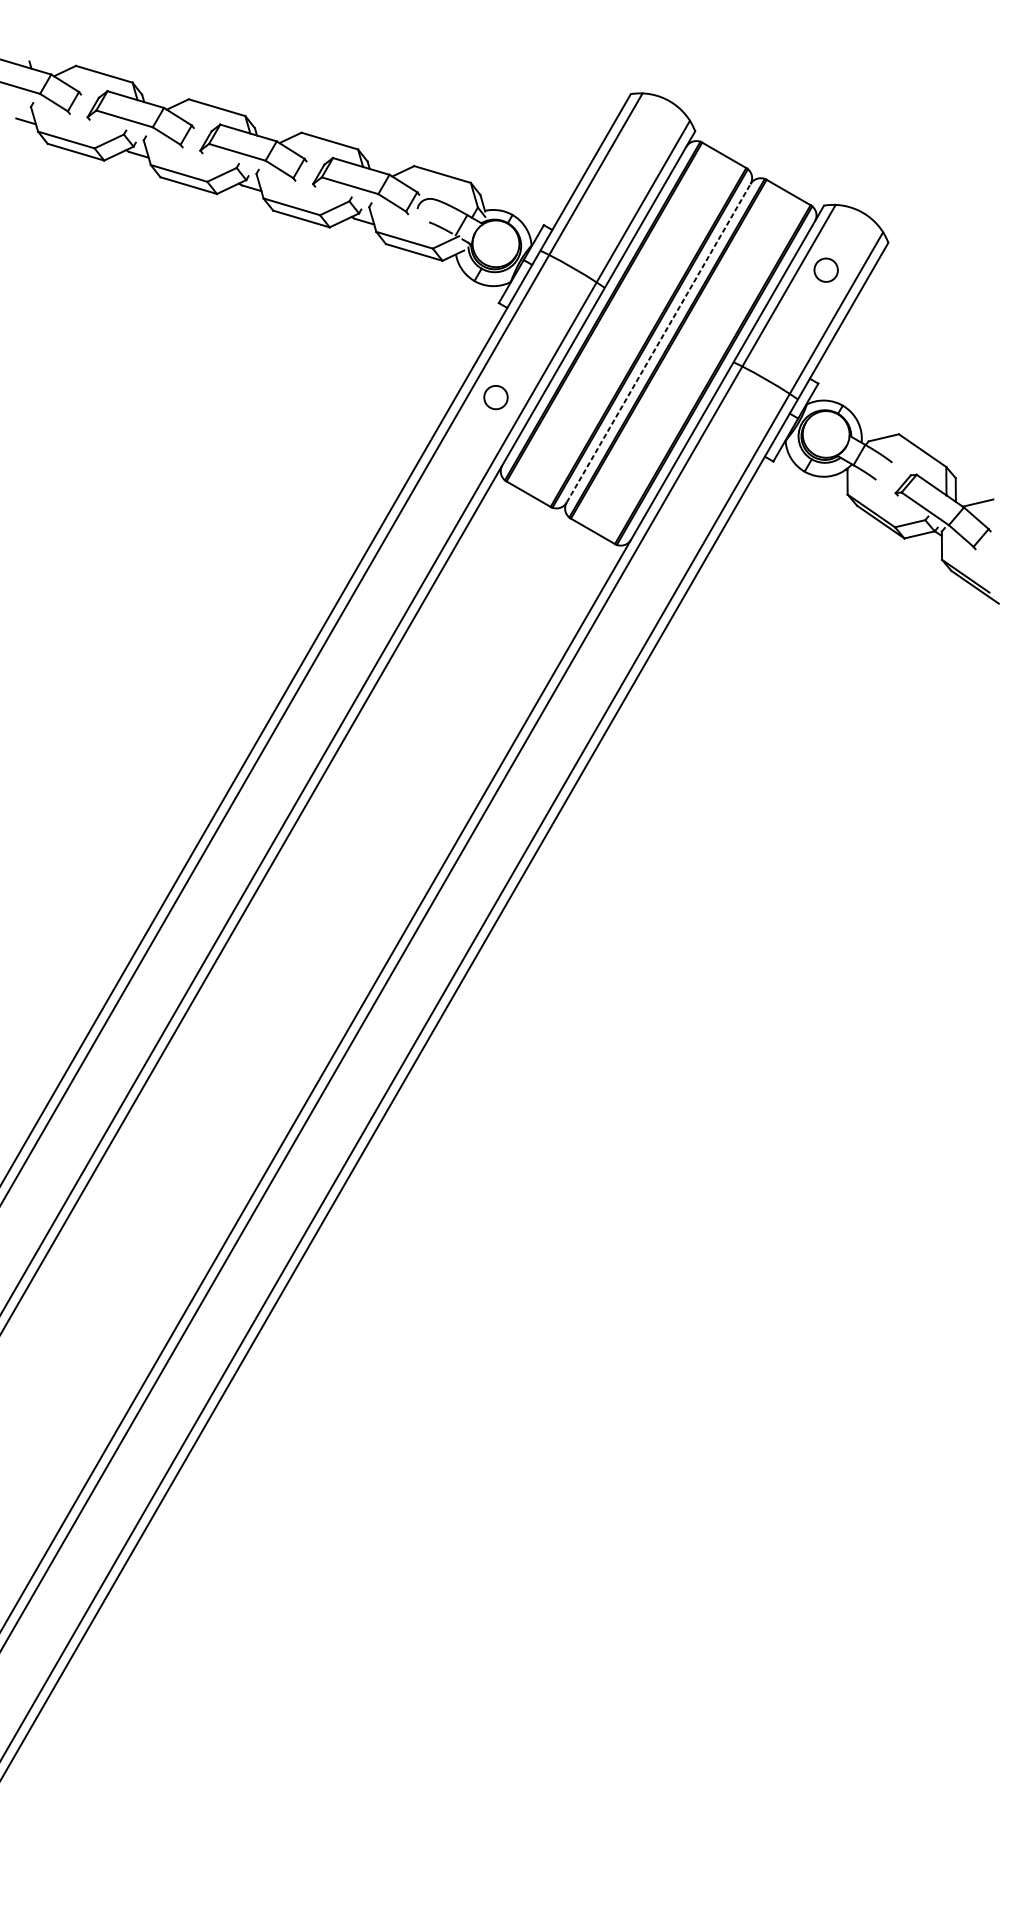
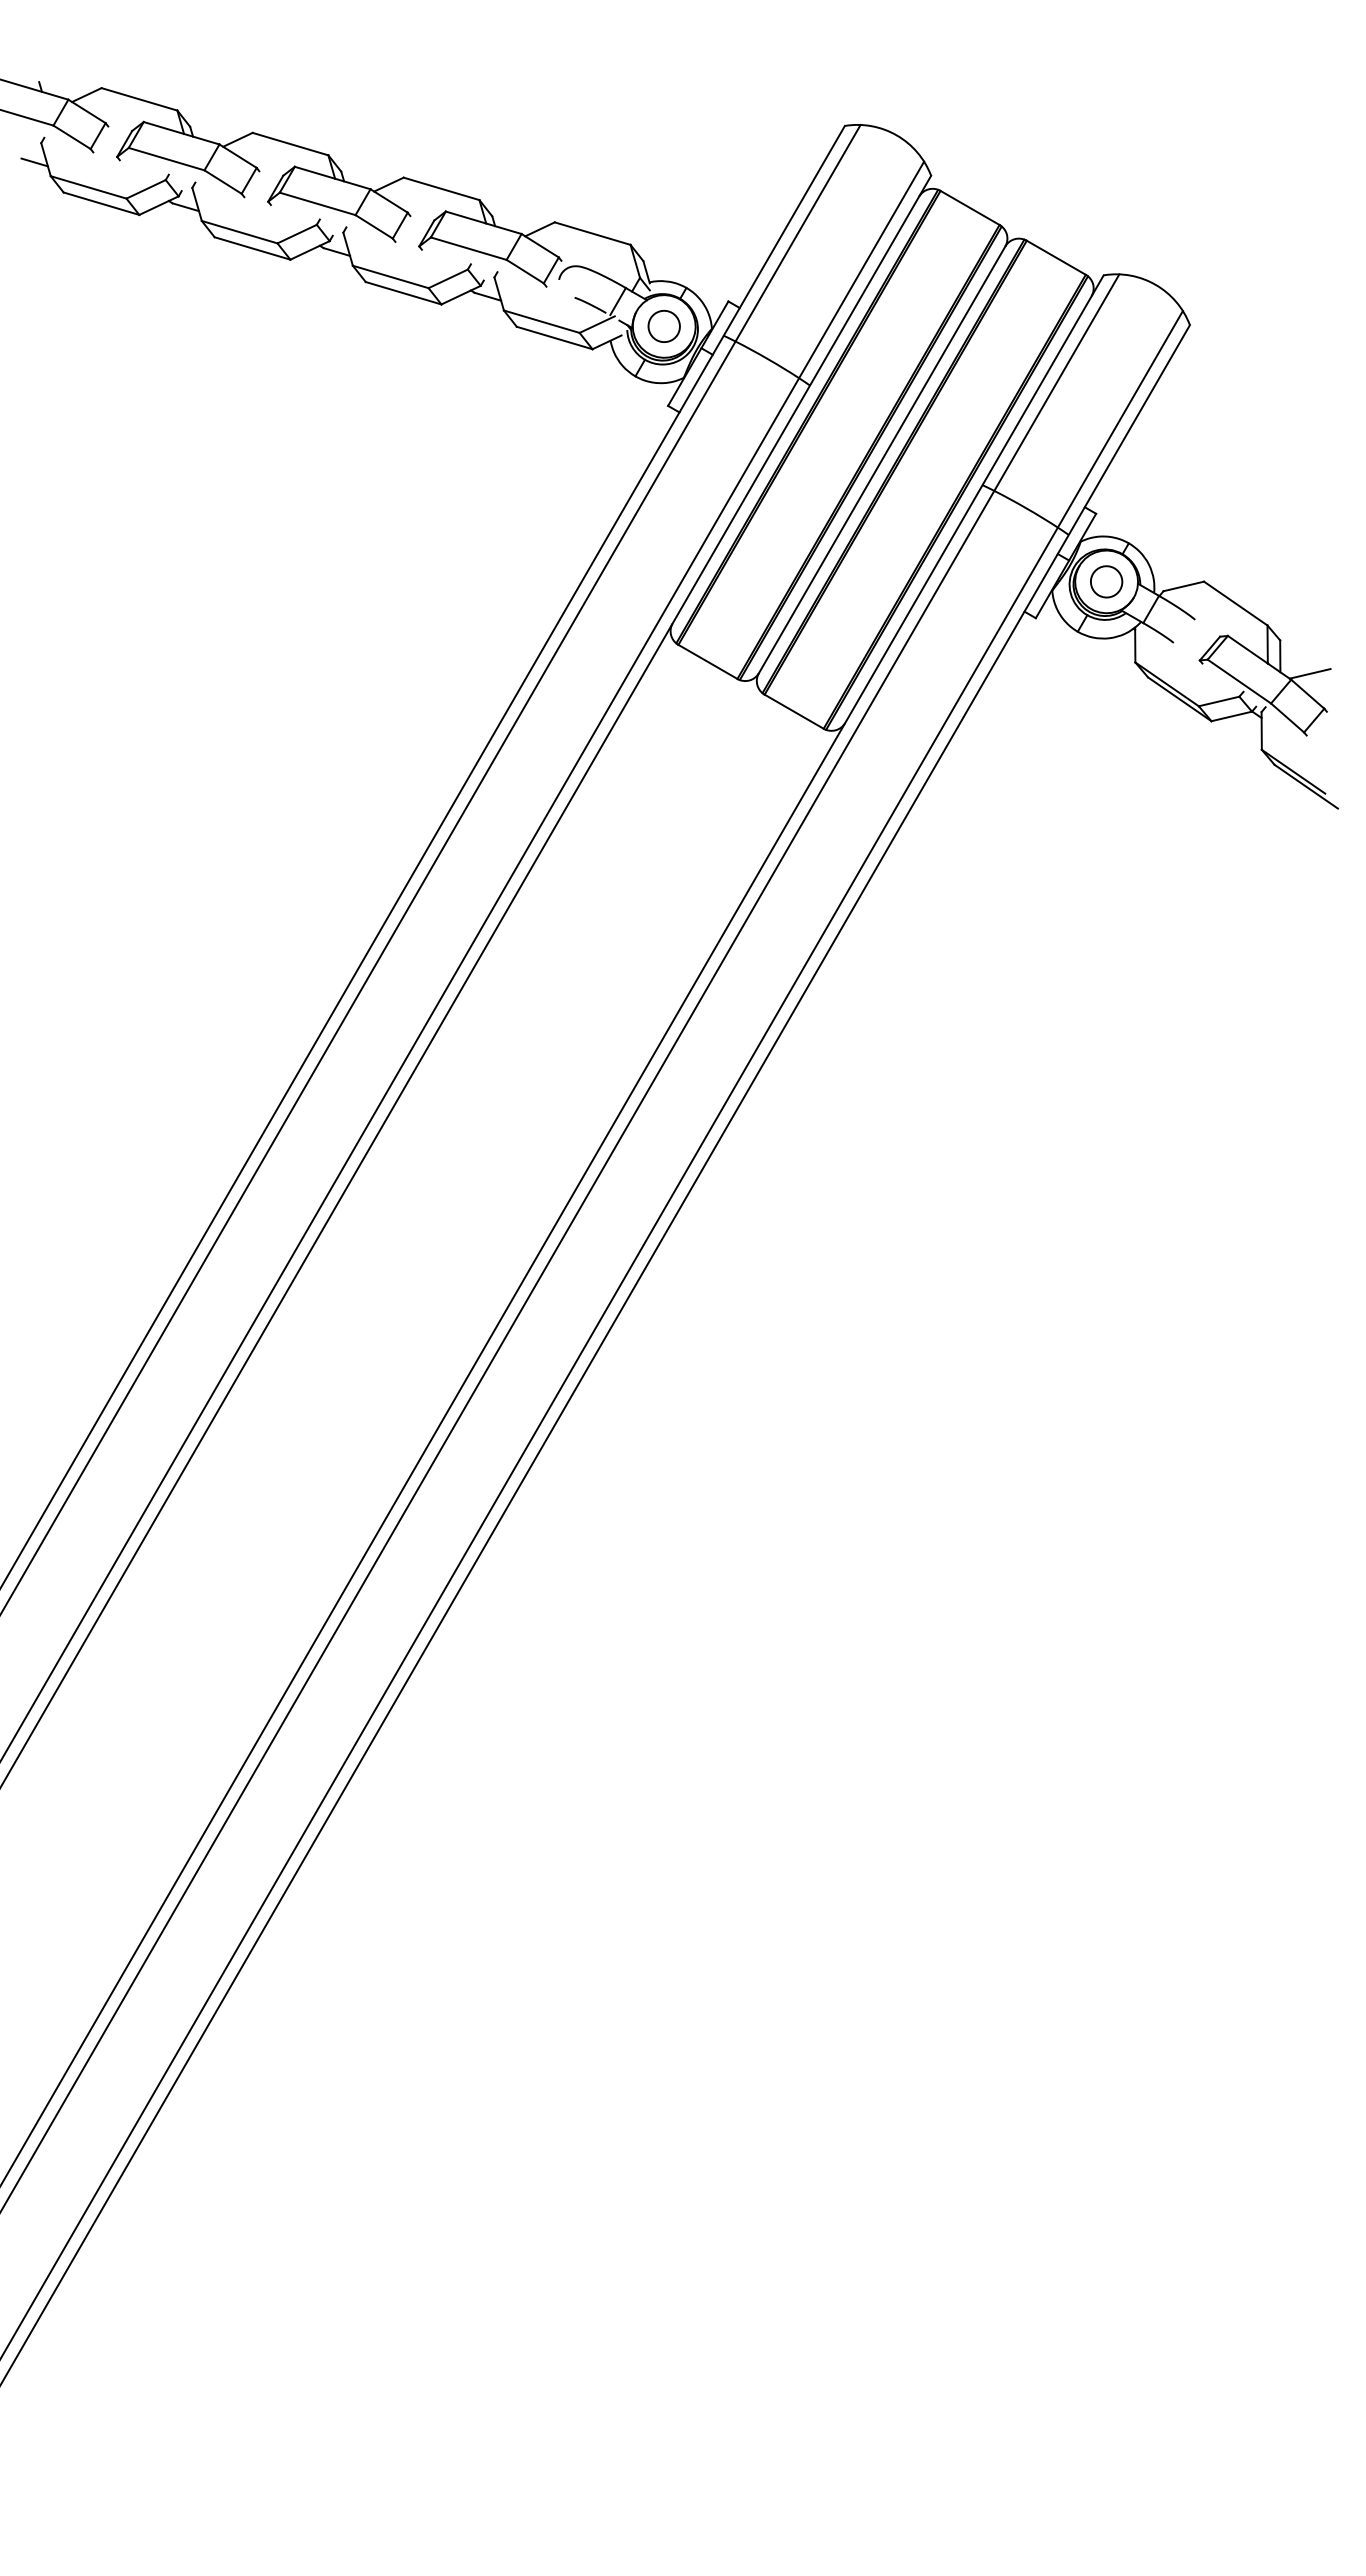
part: (826, 269) -> (1106, 581), moved
line: (658, 343) -> (882, 459), dashed -> solid
part: (495, 396) -> (663, 325), moved

